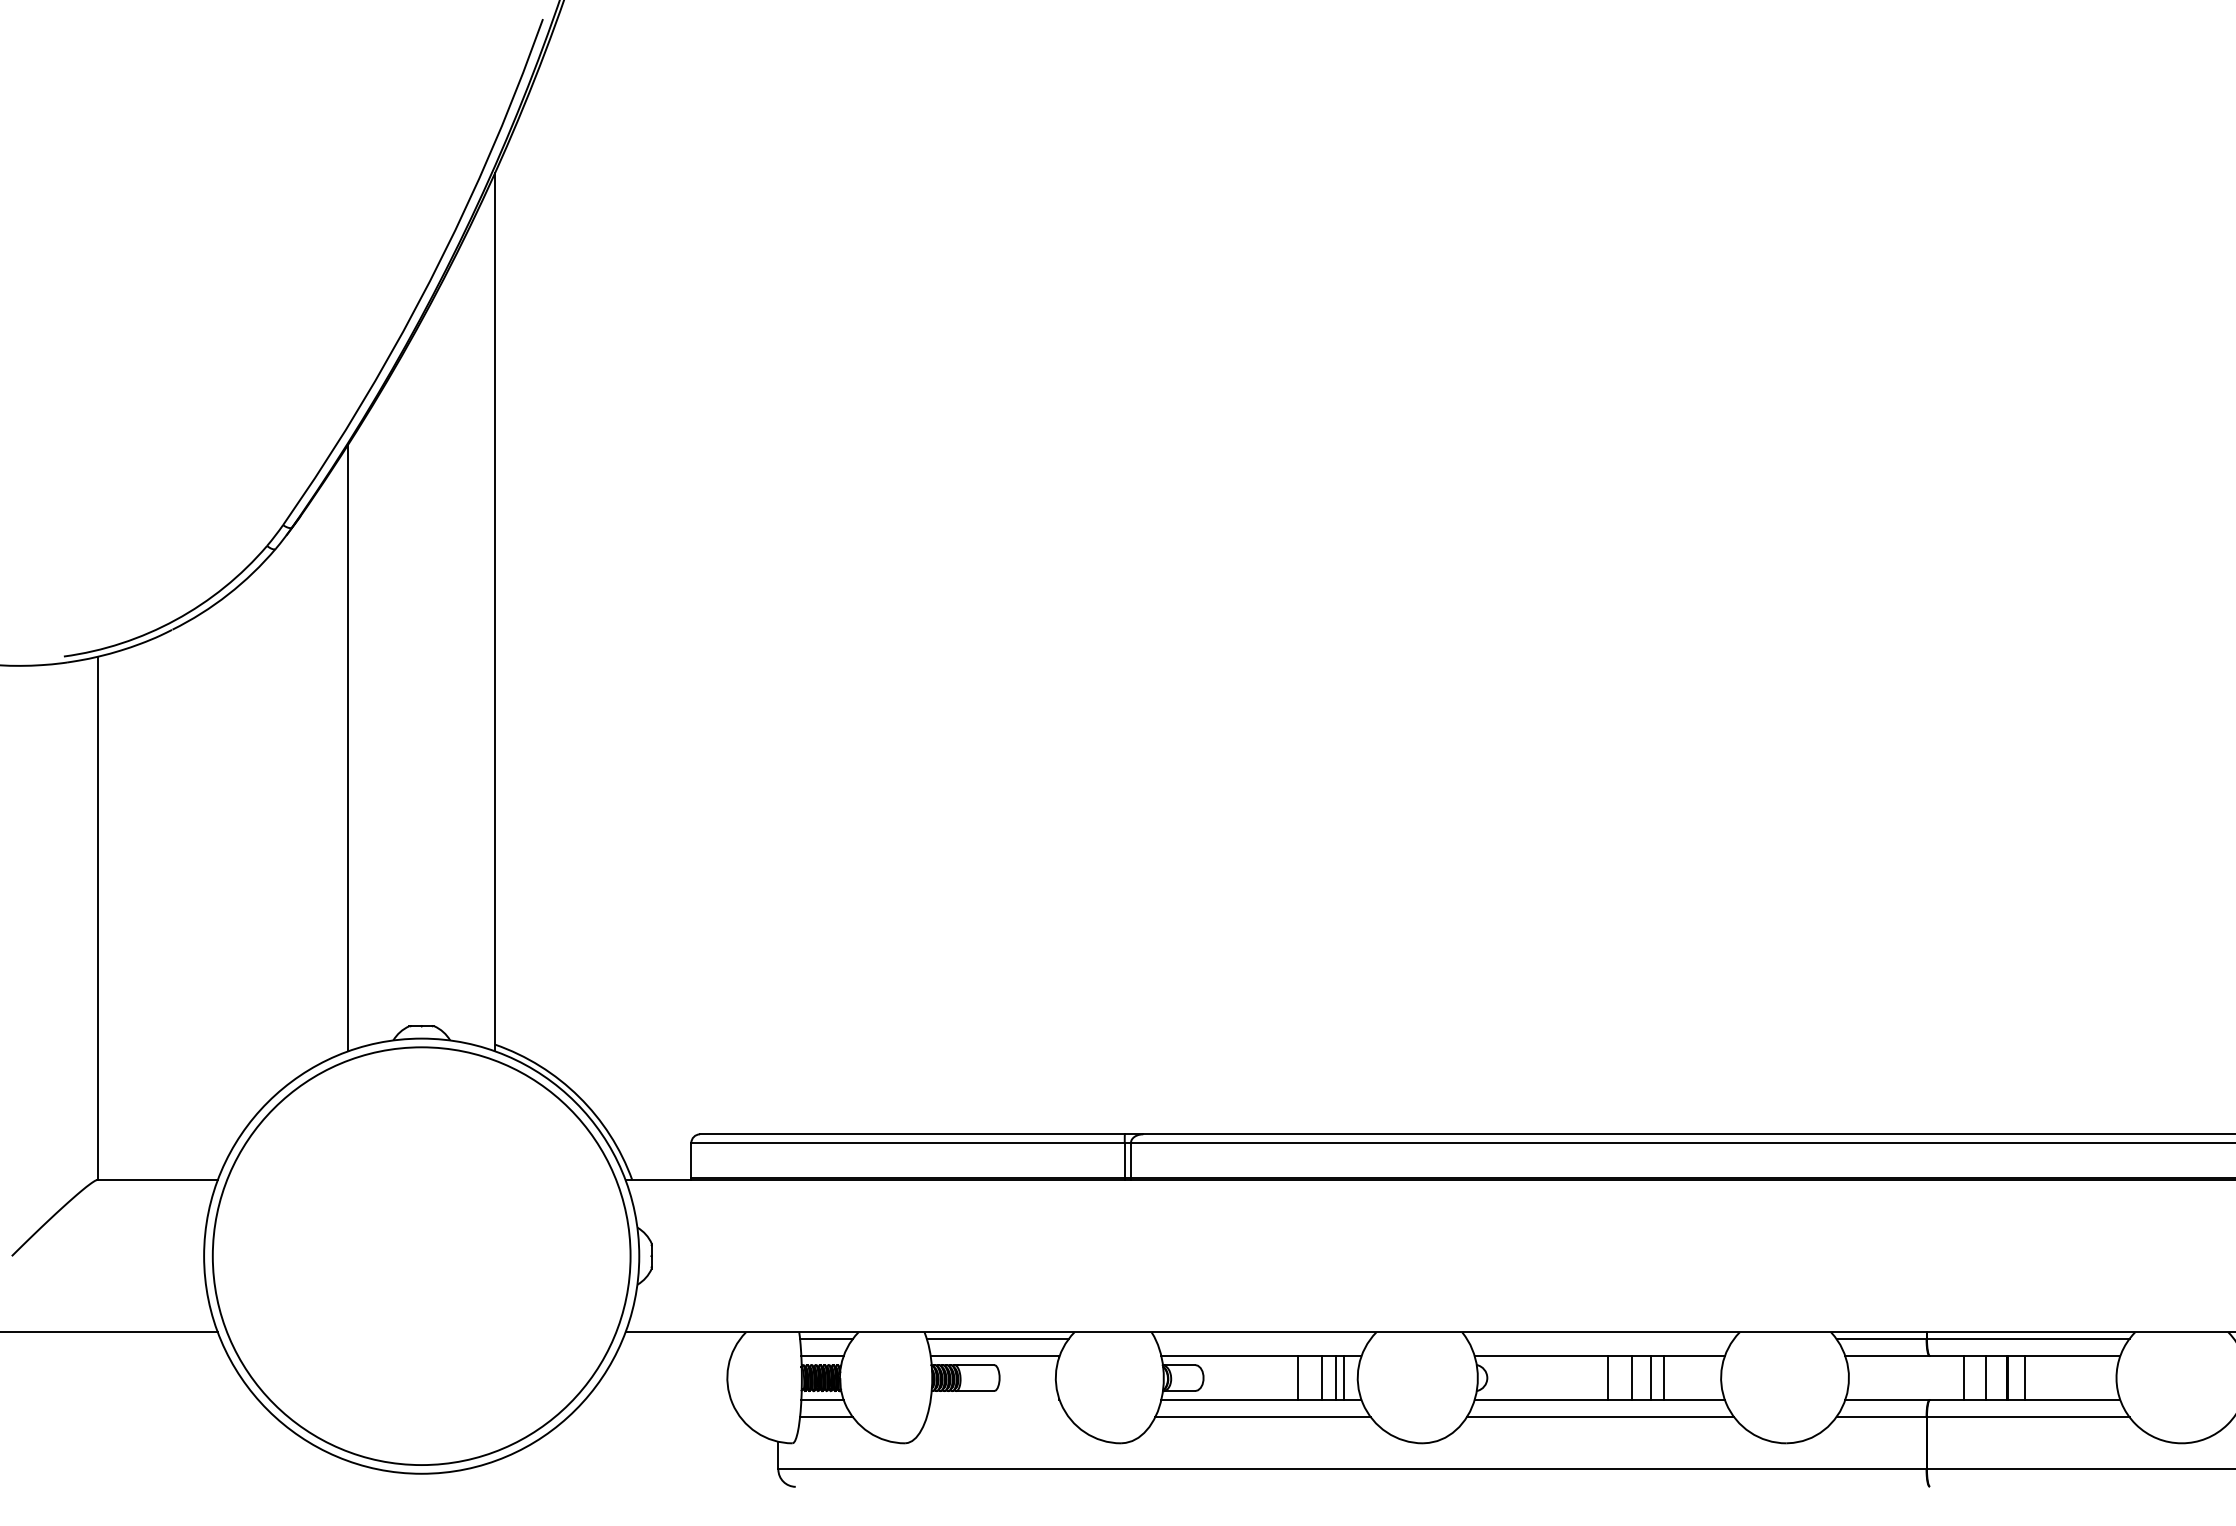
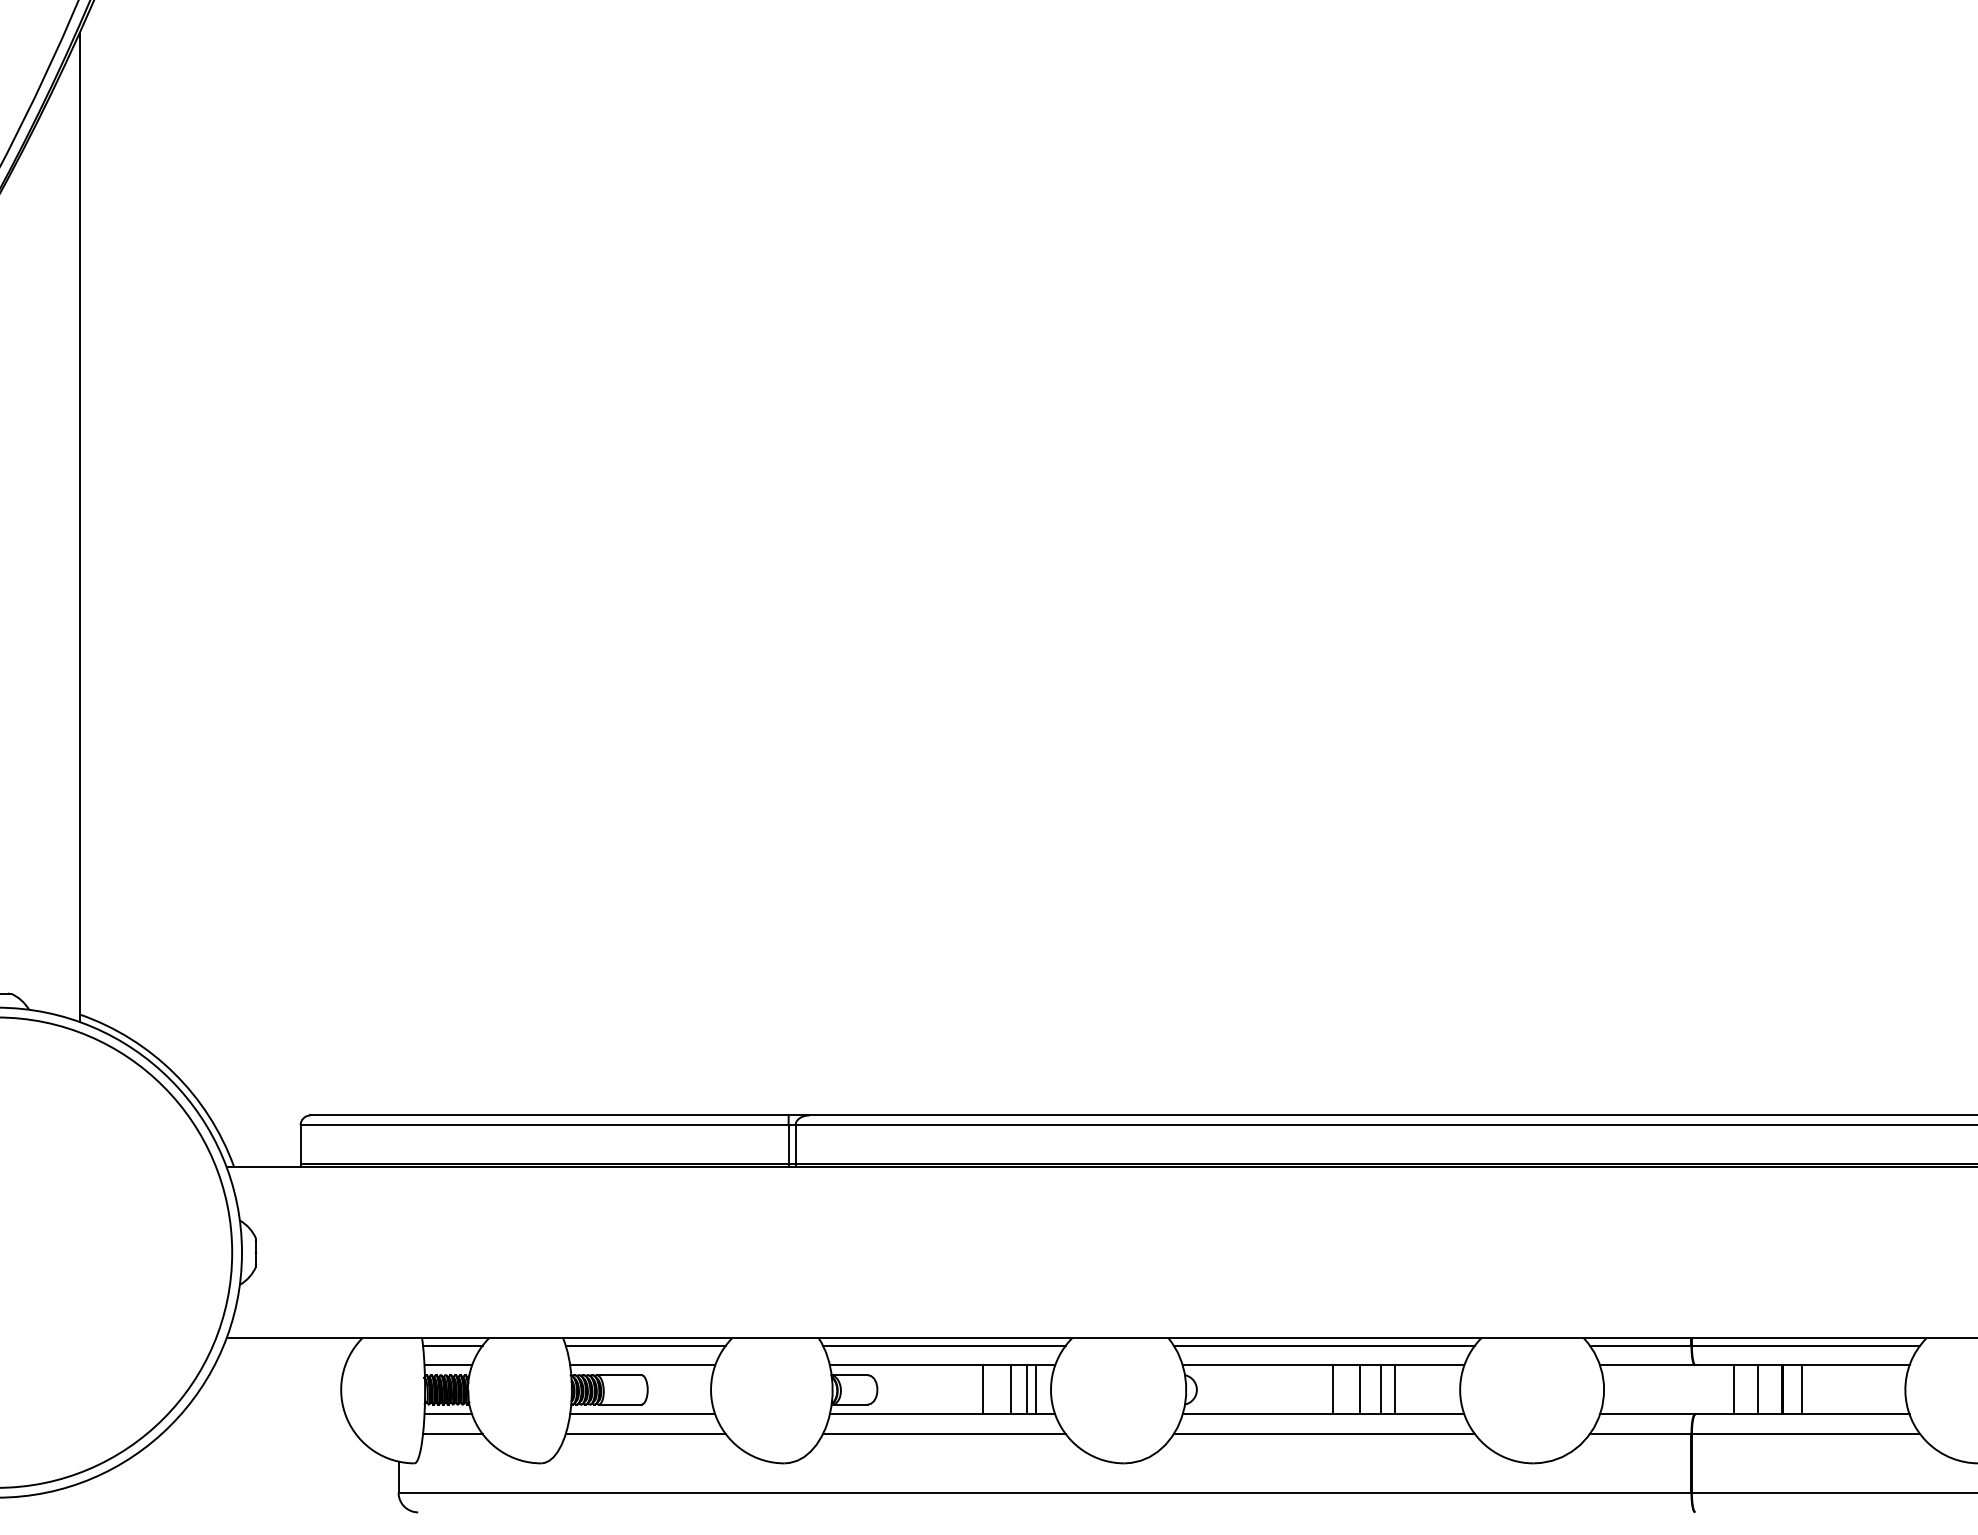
line: (1262, 1338) -> (943, 1345), added
line: (1600, 1338) -> (1324, 1345), added
line: (994, 1399) -> (641, 1414), added
line: (997, 1417) -> (645, 1434), added

